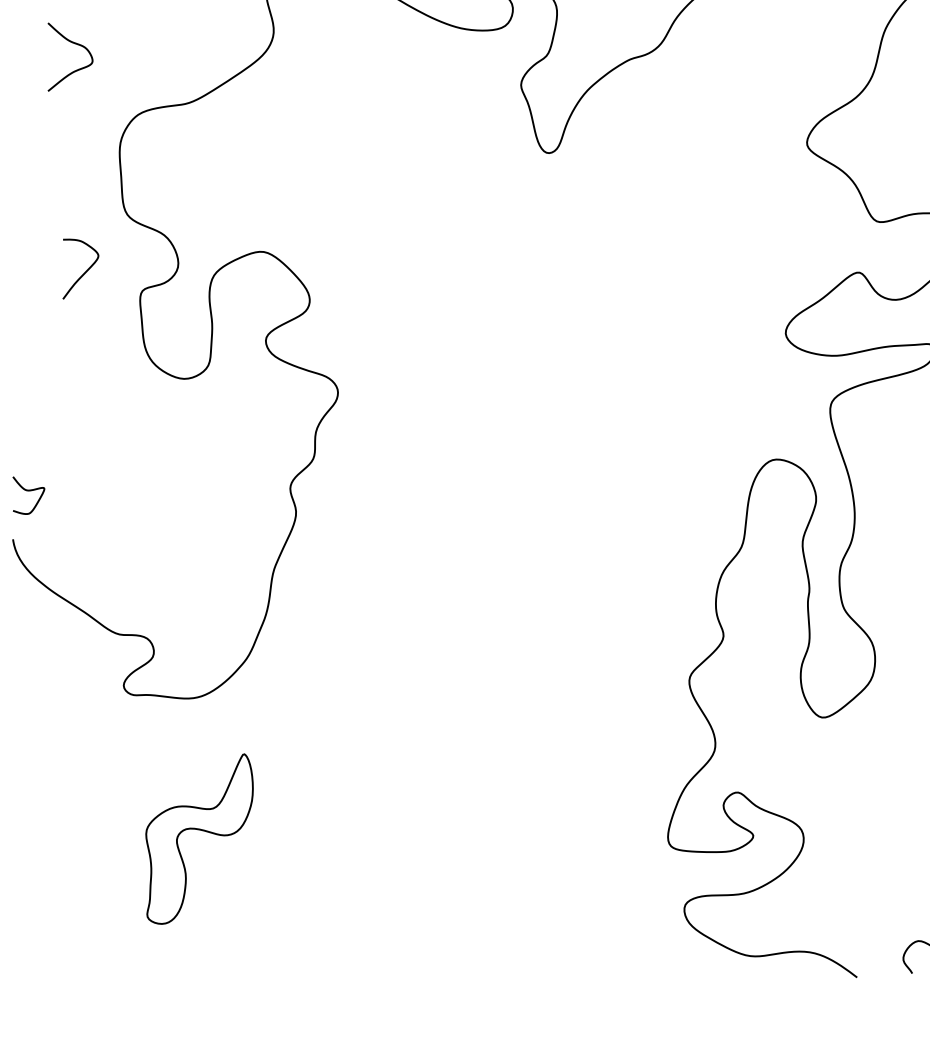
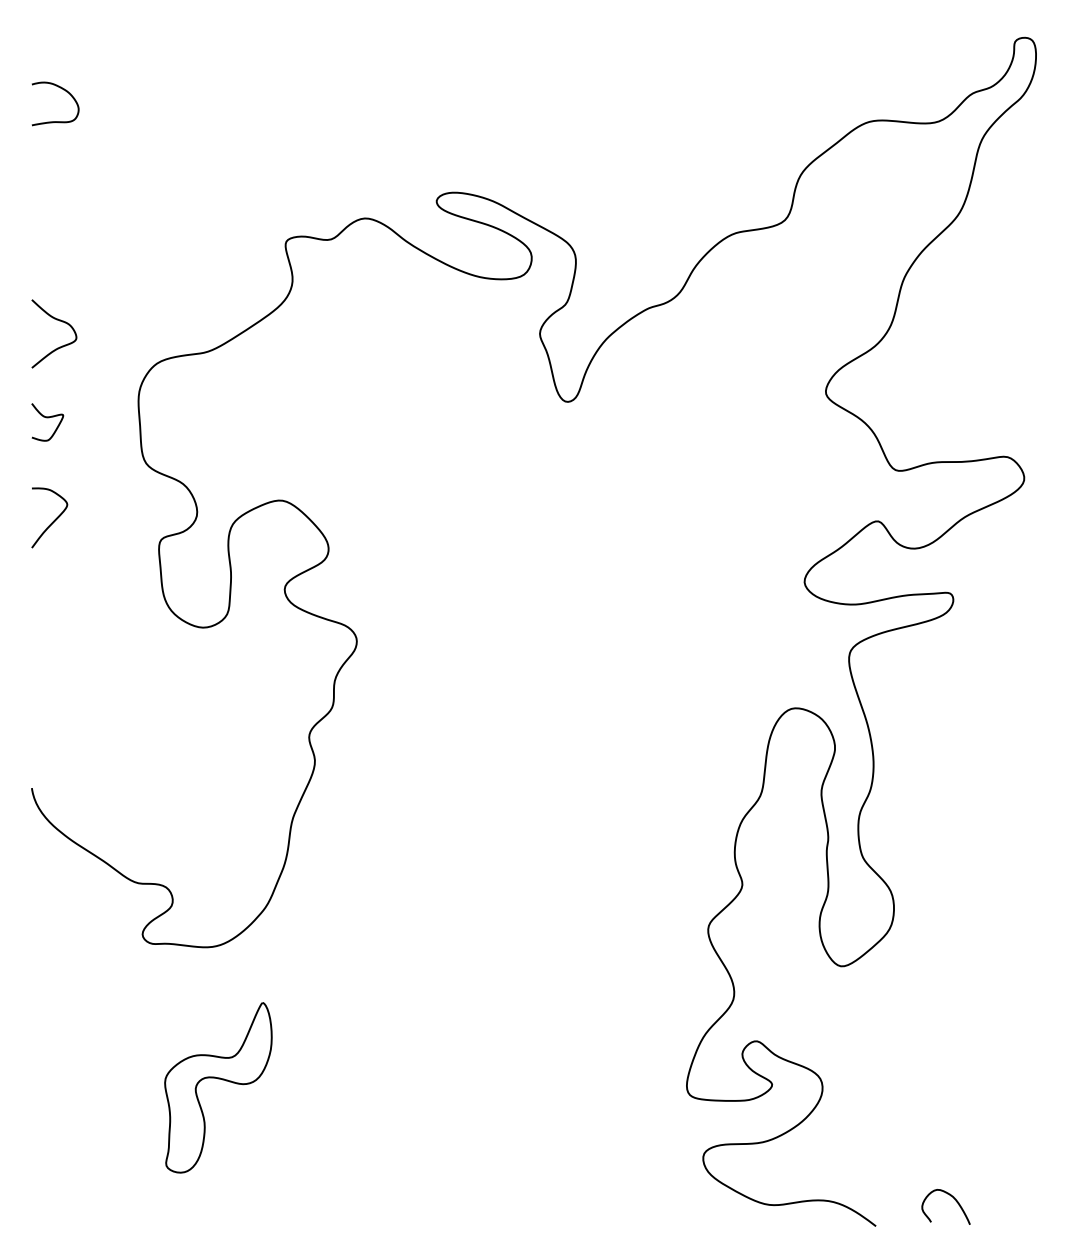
curve: (75, 44) -> (59, 321), moved
curve: (84, 271) -> (53, 520), moved
curve: (28, 491) -> (47, 418), moved

